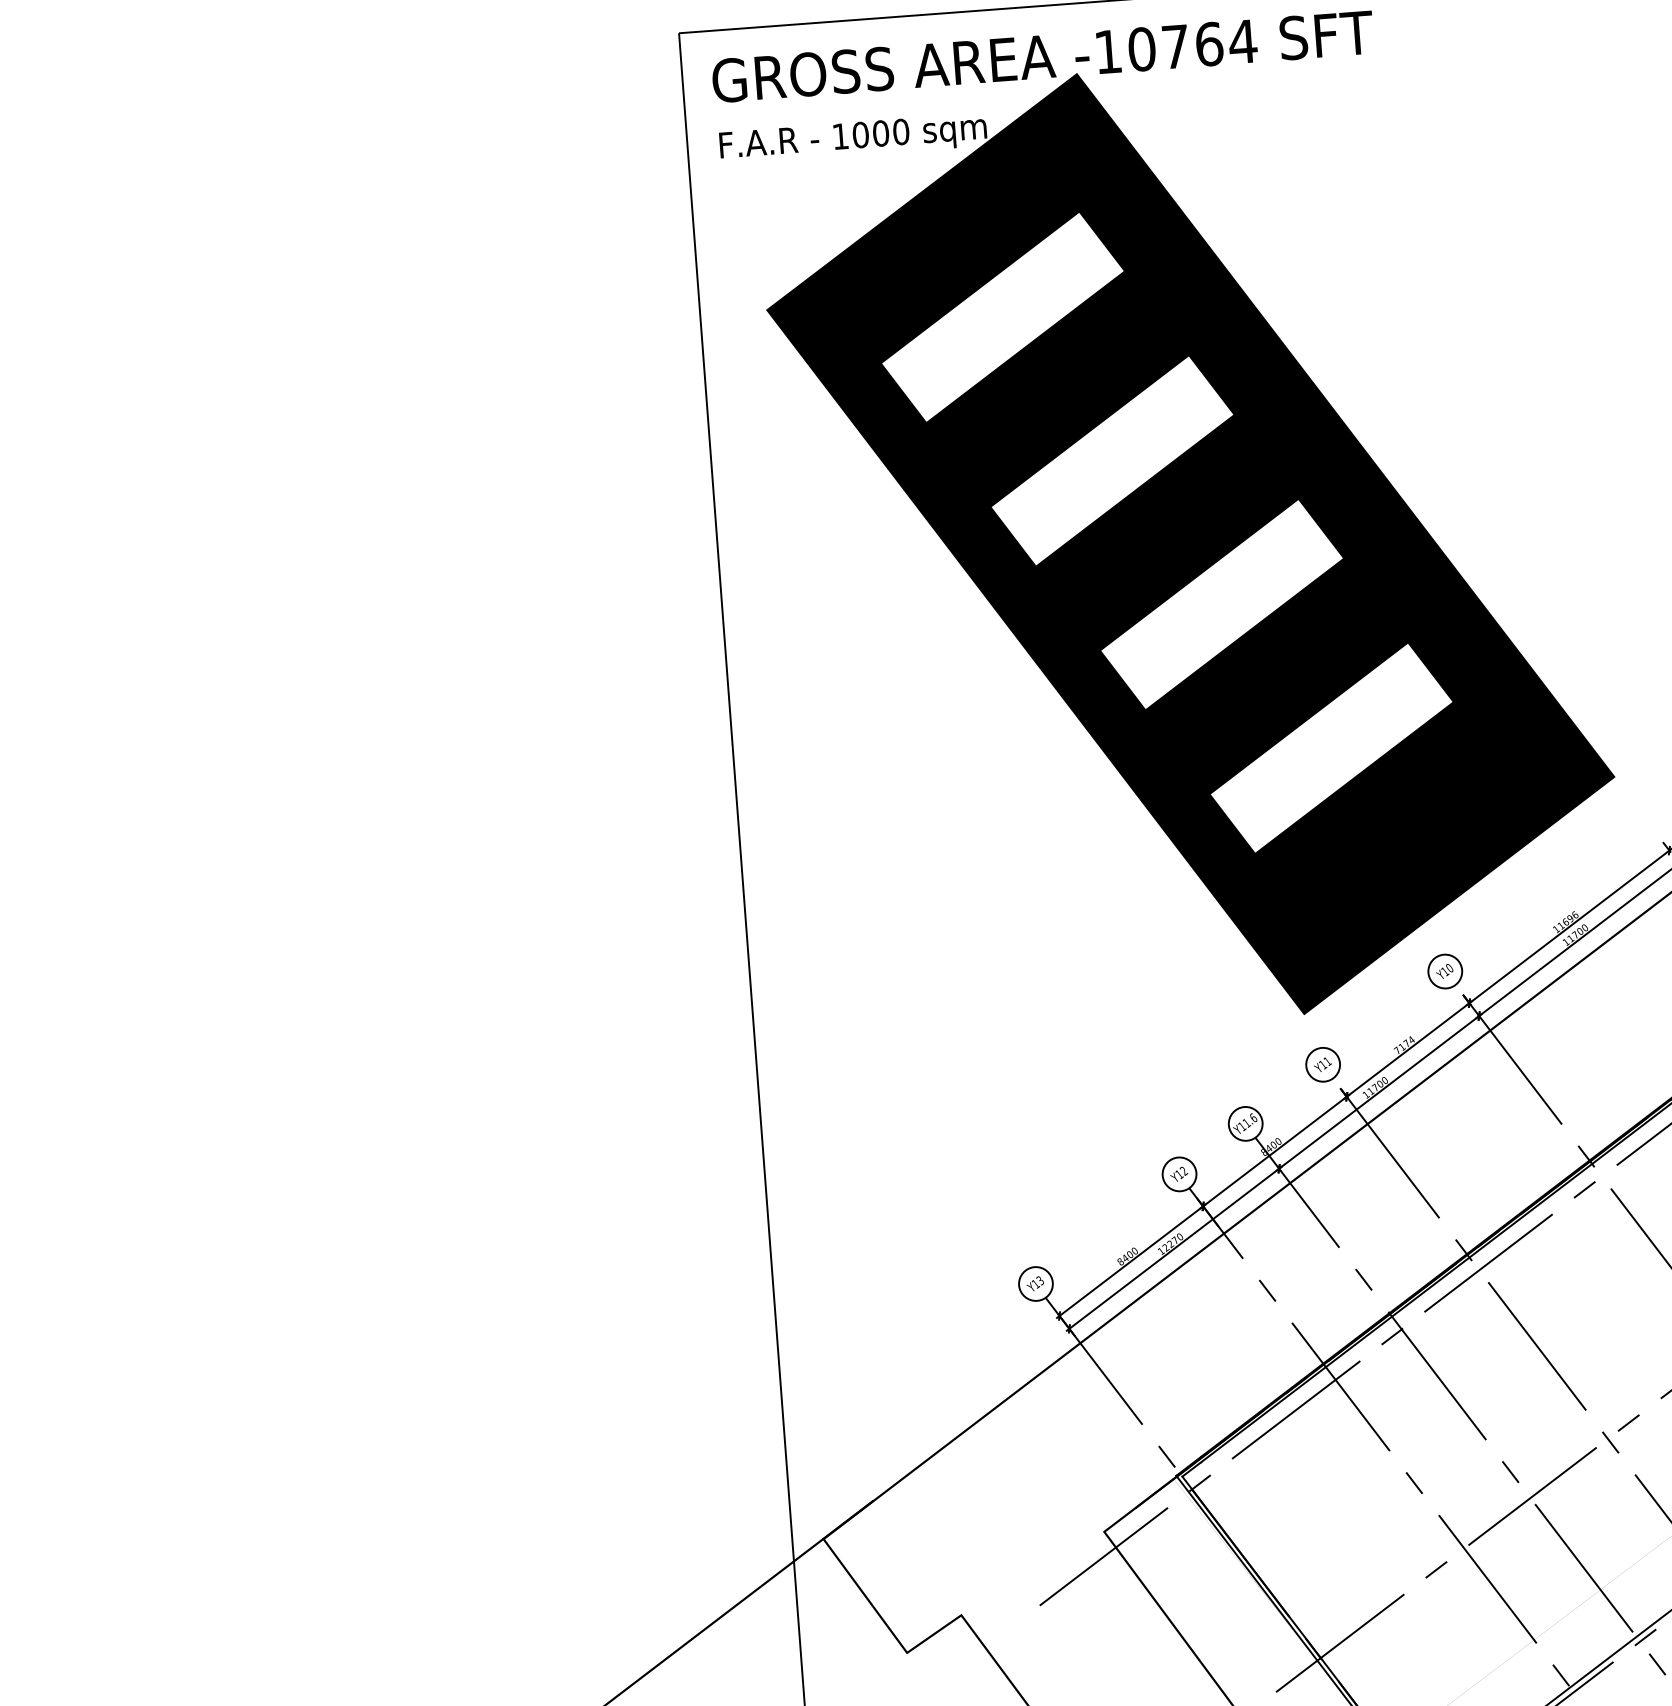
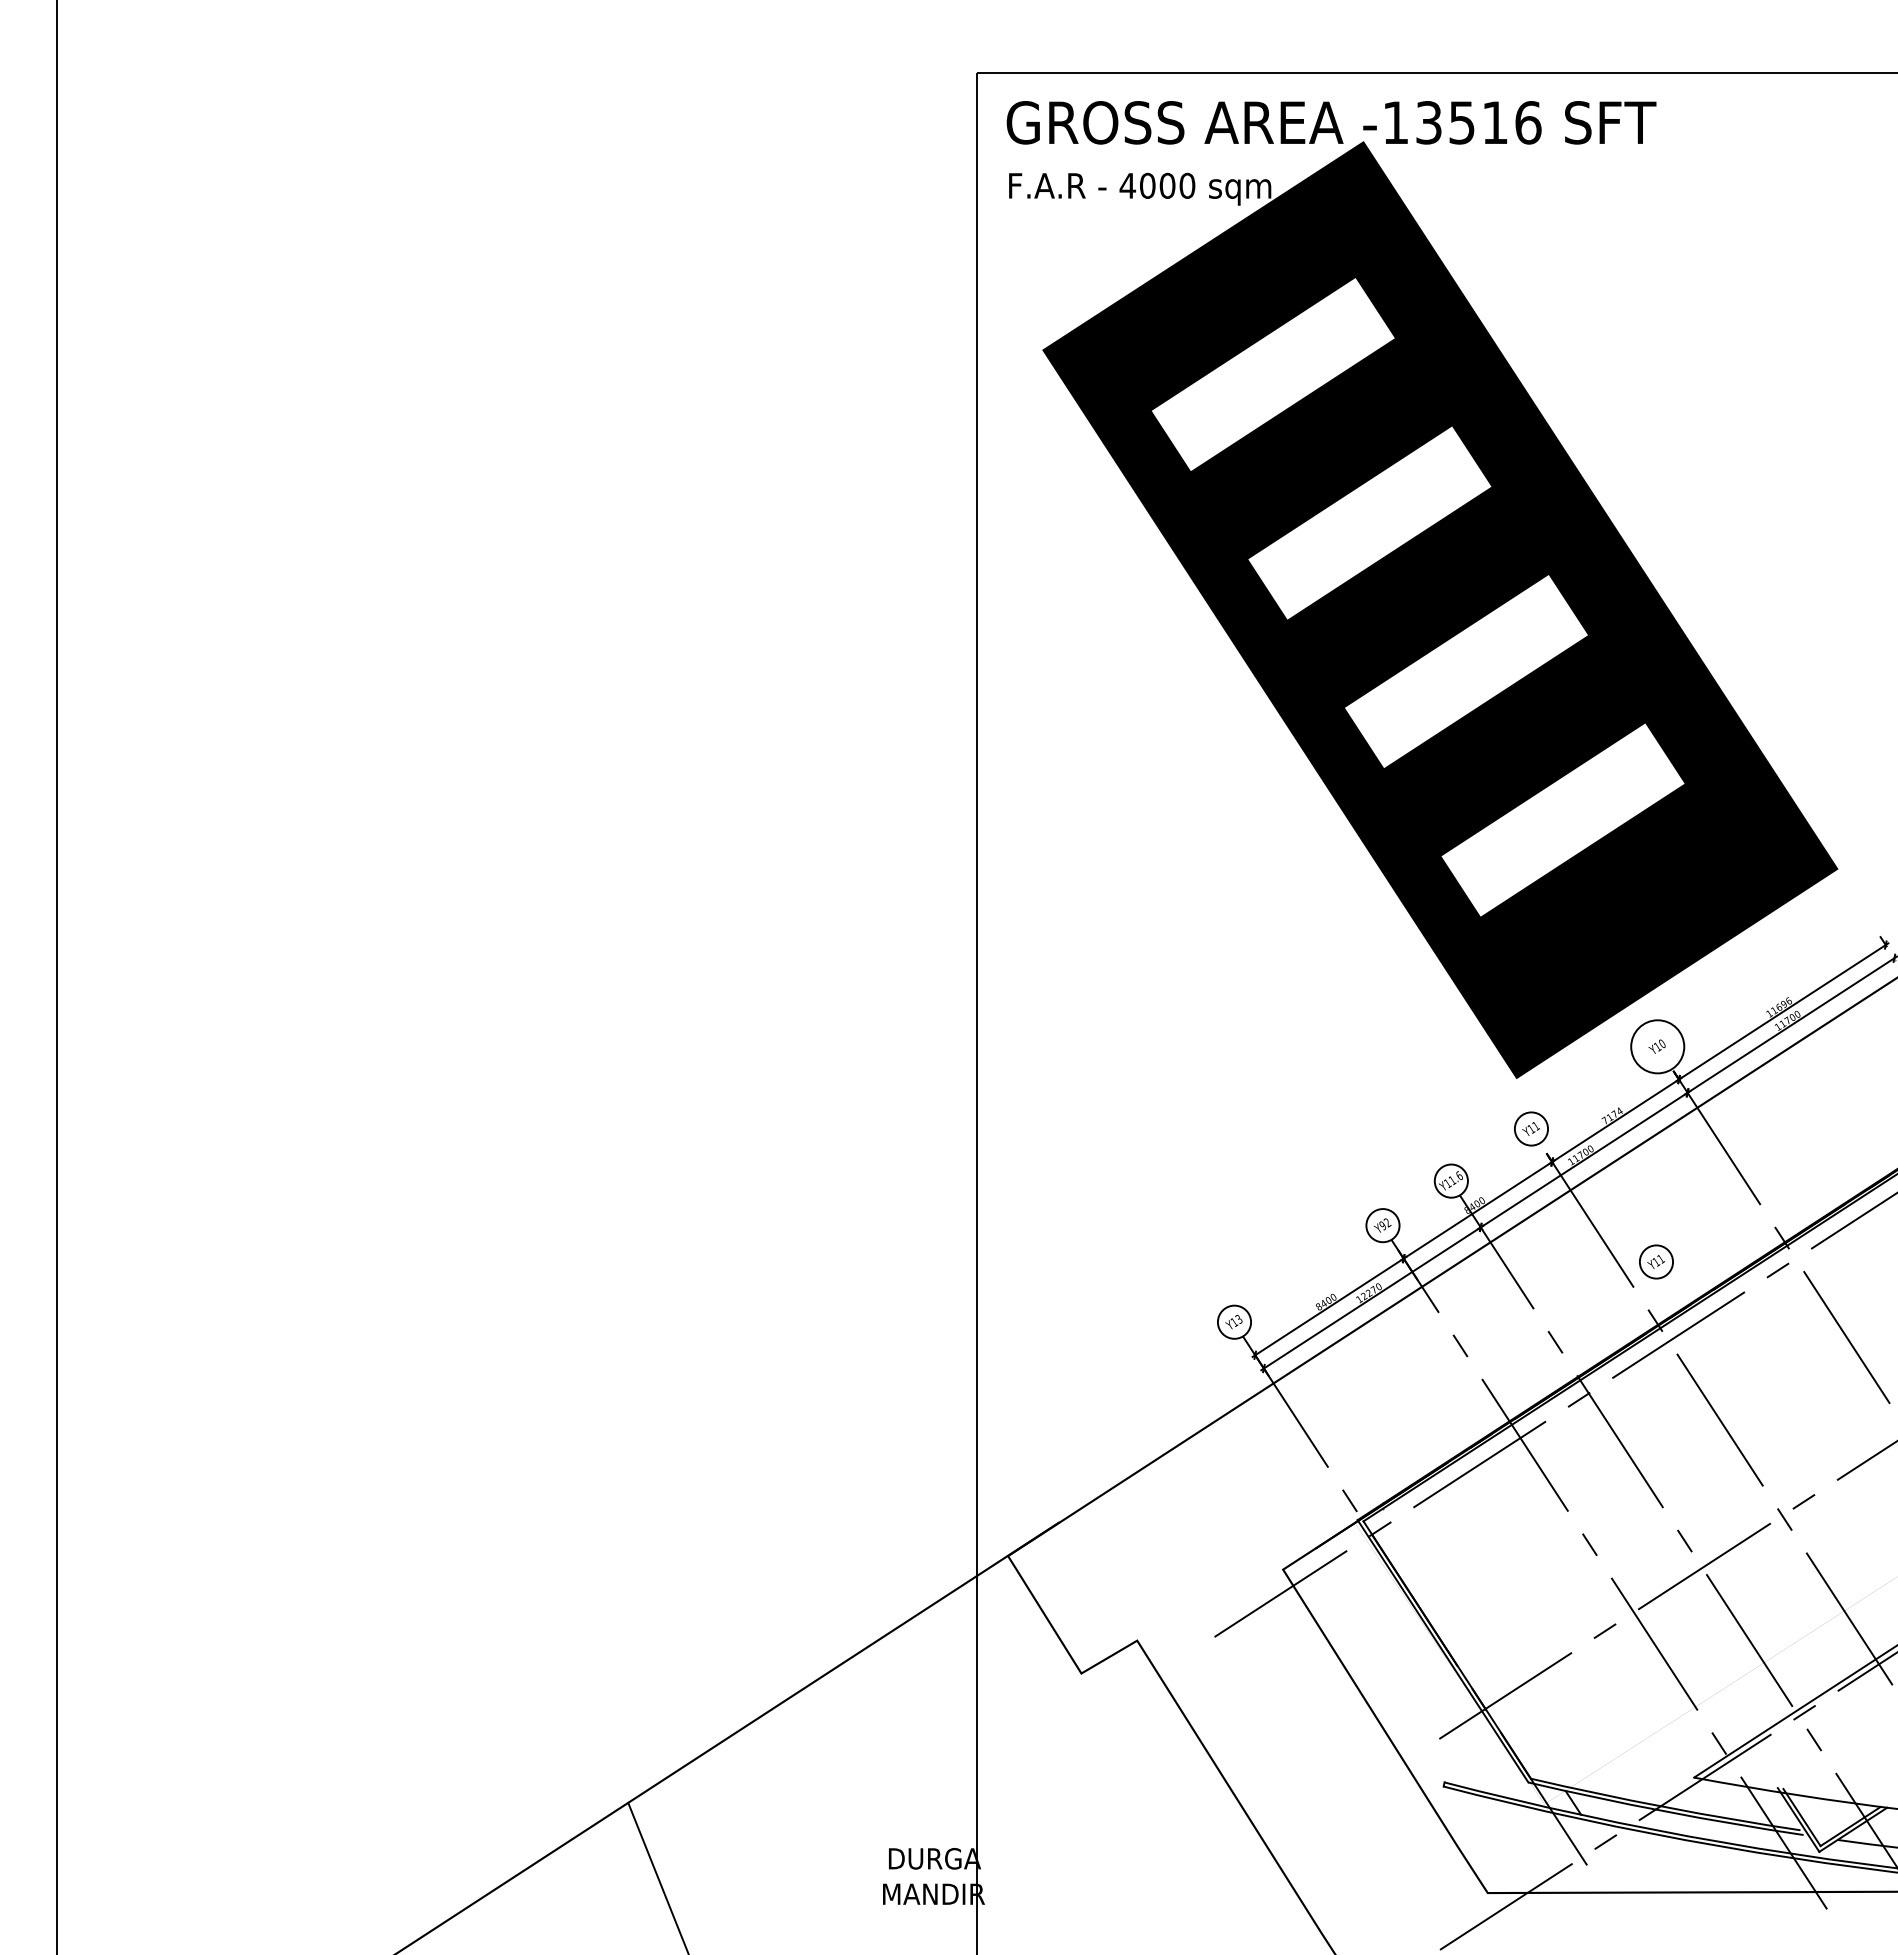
text: (1192, 45) -> (1478, 122), -10764 -> -13516
text: (840, 136) -> (1127, 185), 1000 -> 4000
circle: (1445, 971) -> (1657, 1046), size x1.6
text: (1179, 1174) -> (1382, 1225), Y12 -> Y92
part: (1460, 1189) -> (1656, 1261), added

